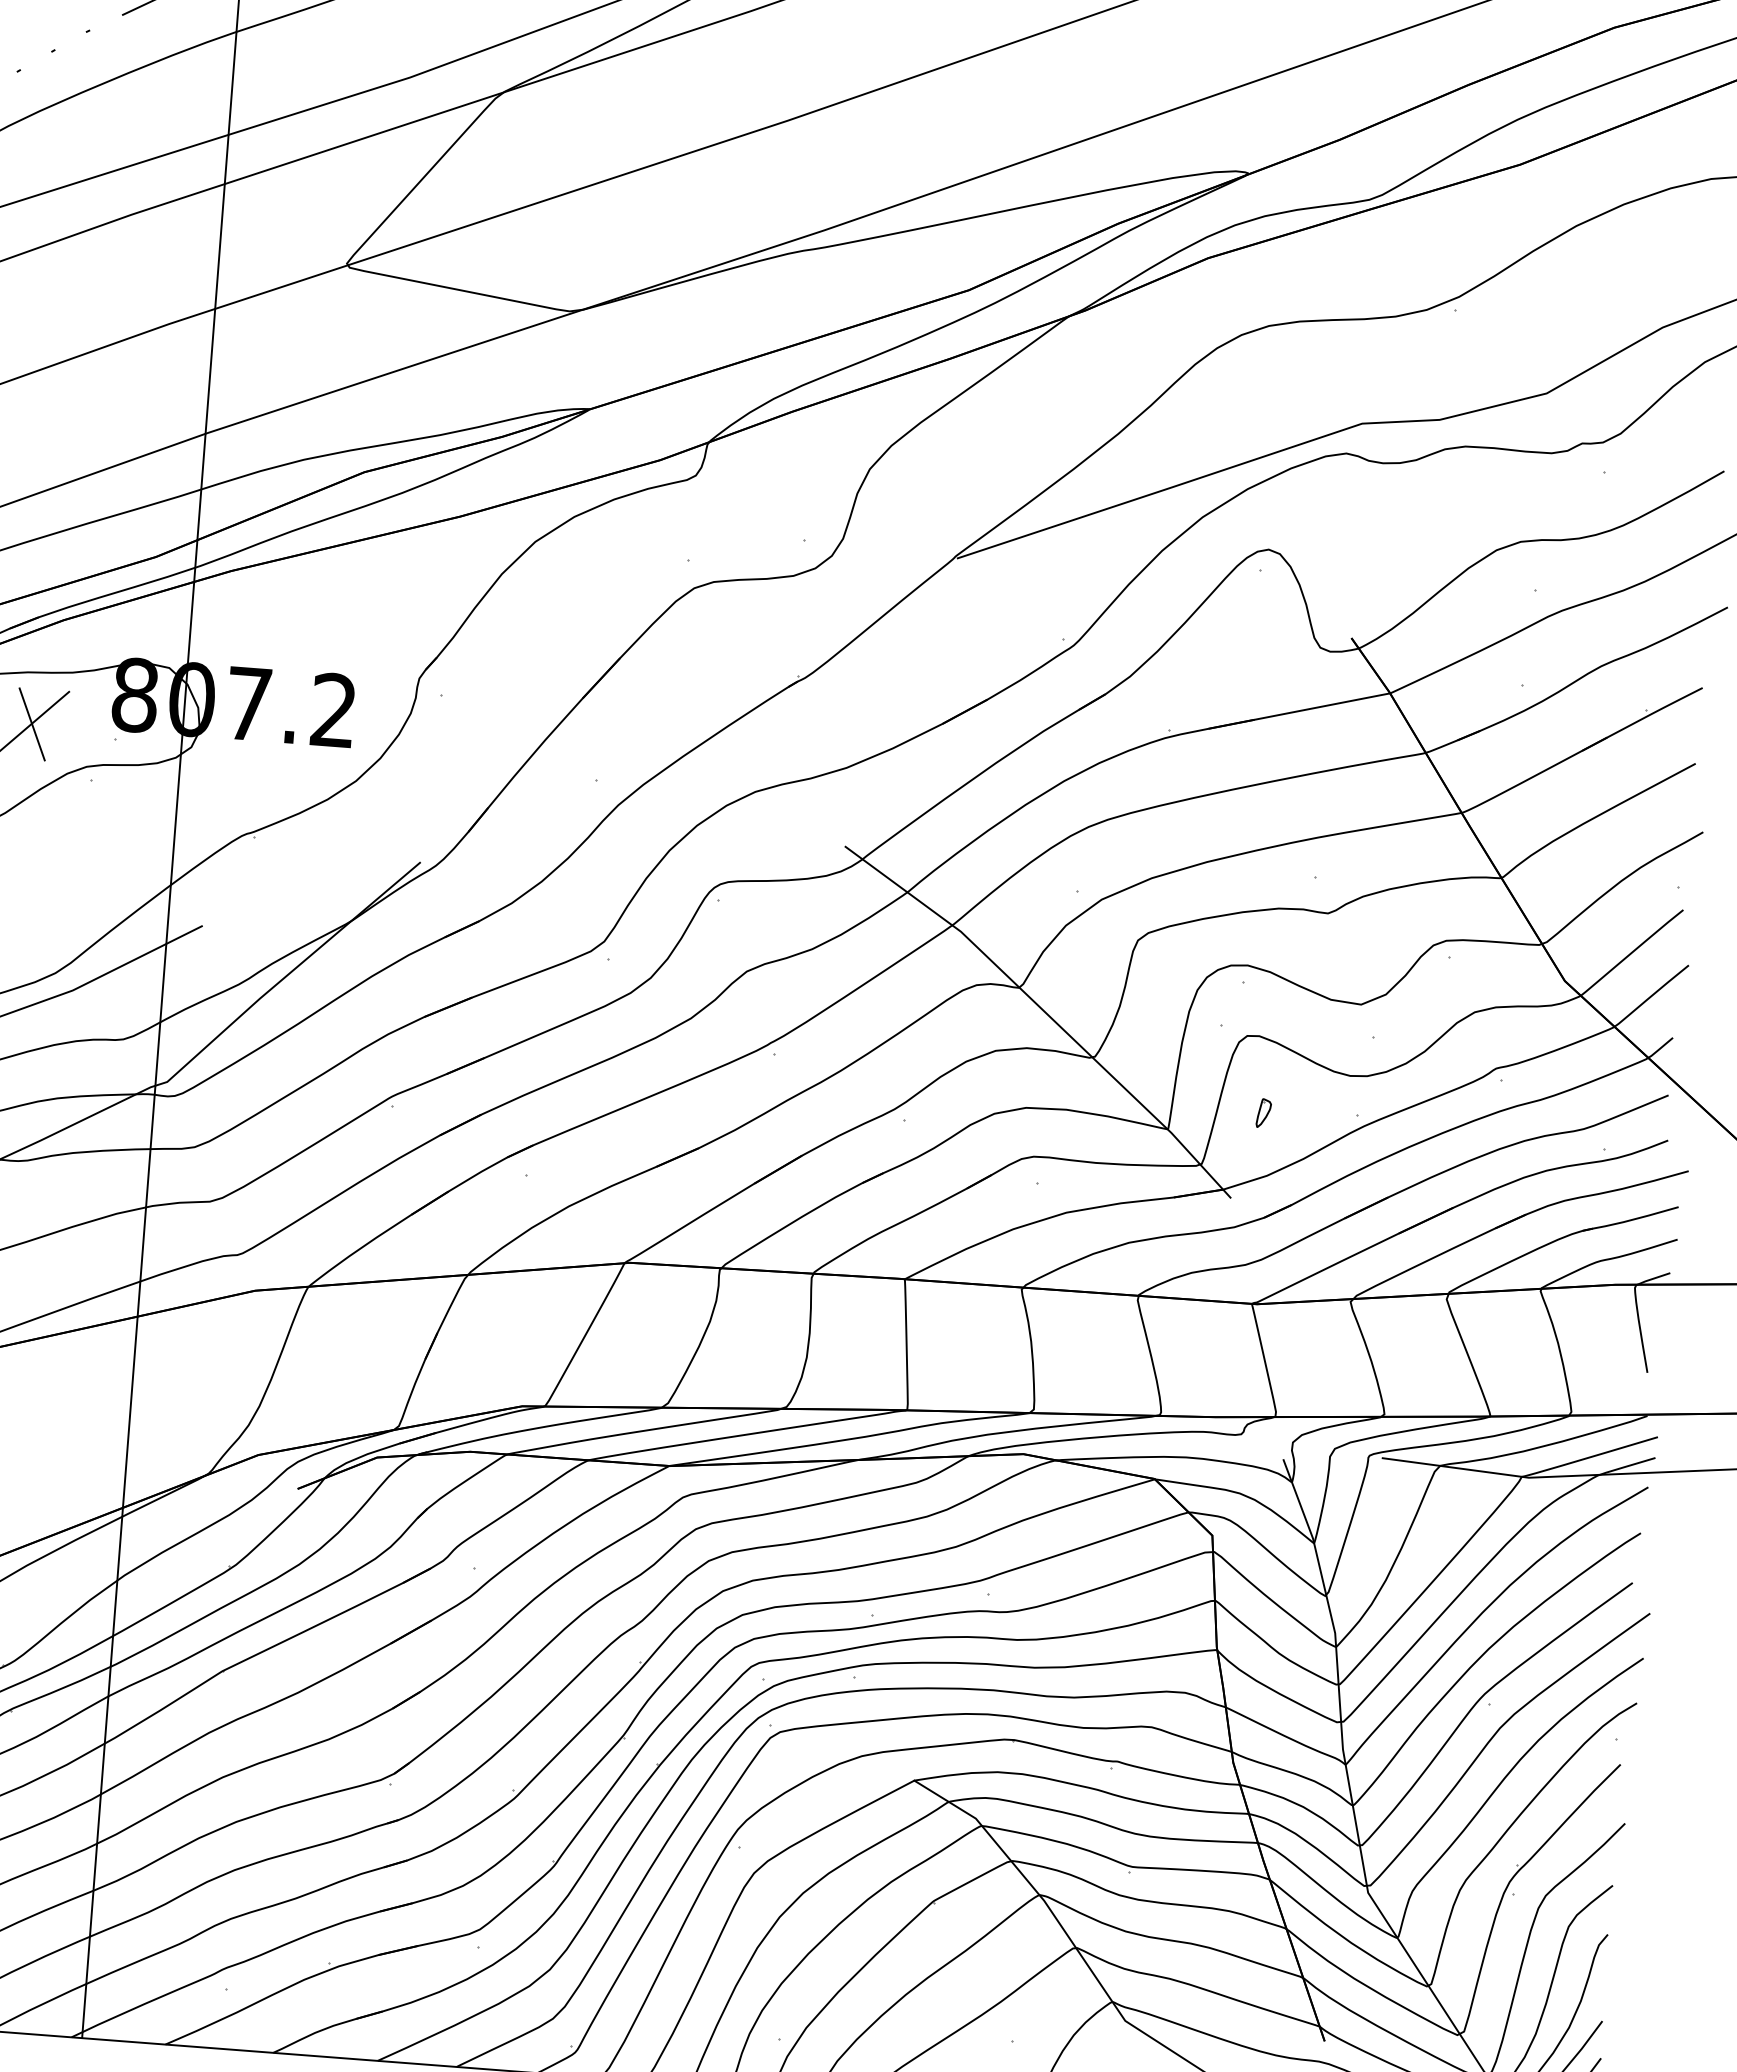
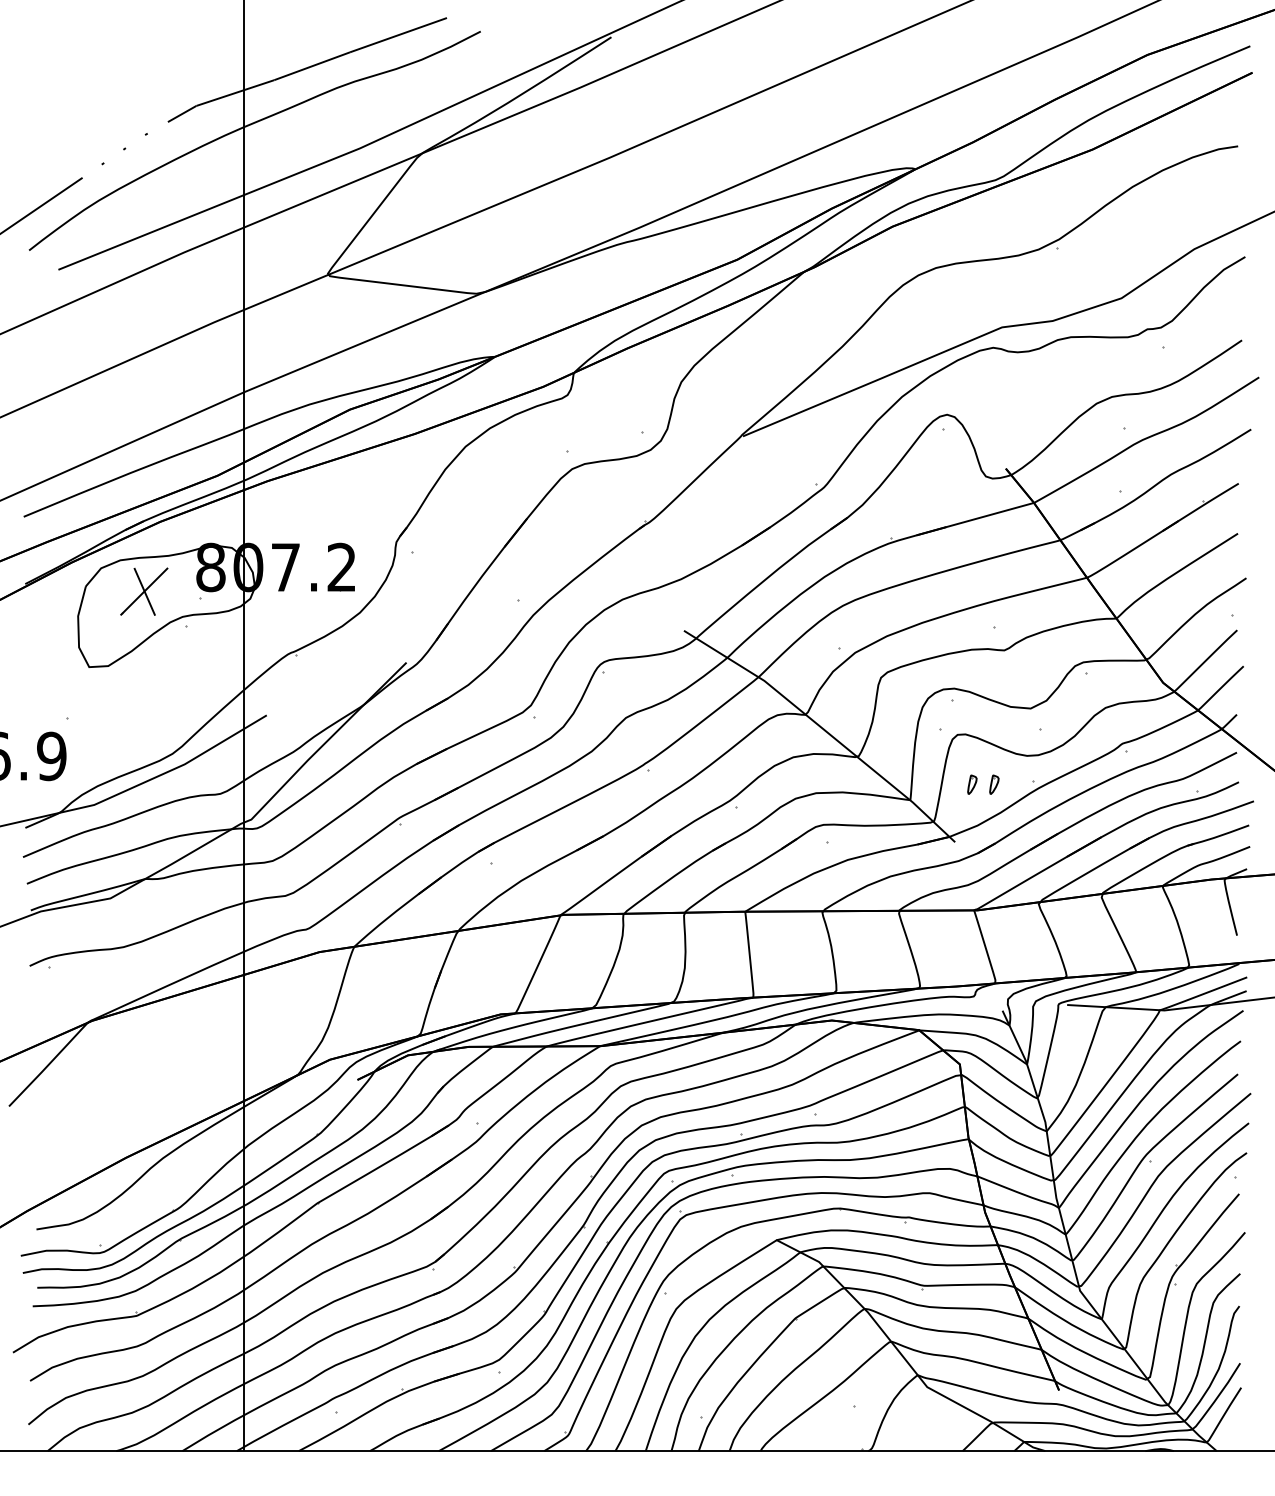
part: (1297, 1115) -> (994, 784), added

